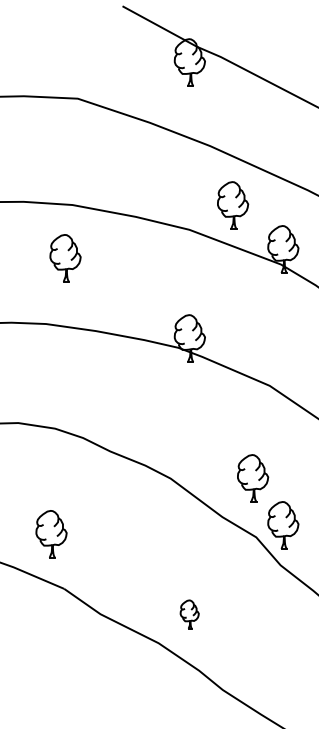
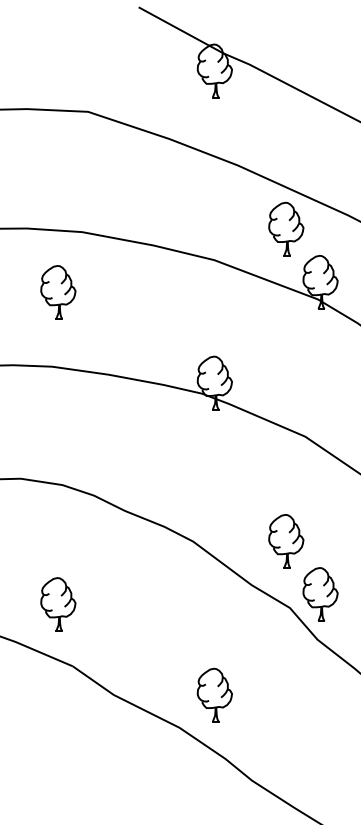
part: (233, 205) -> (286, 229), moved
part: (65, 258) -> (58, 292), moved
part: (189, 614) -> (214, 695), size x1.67

